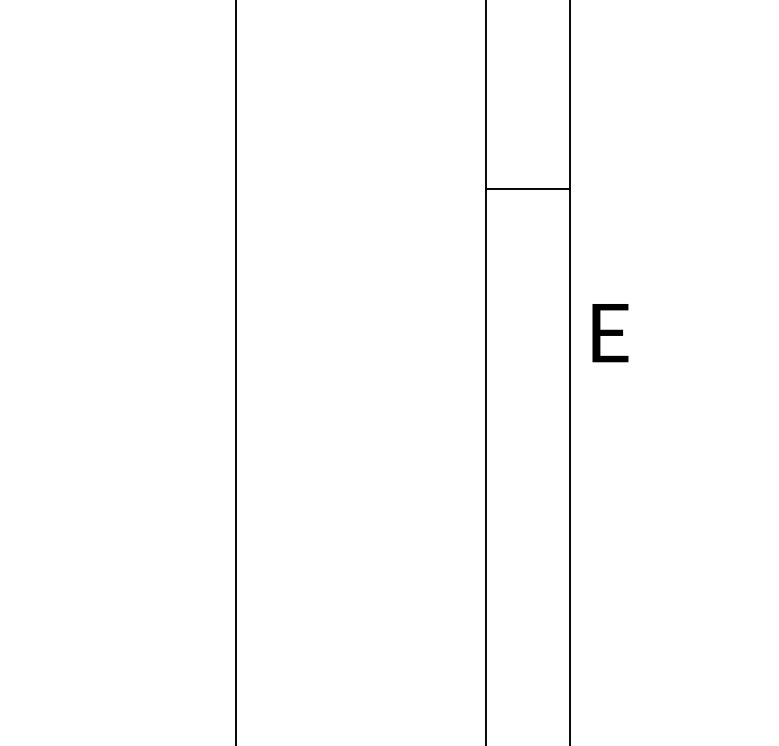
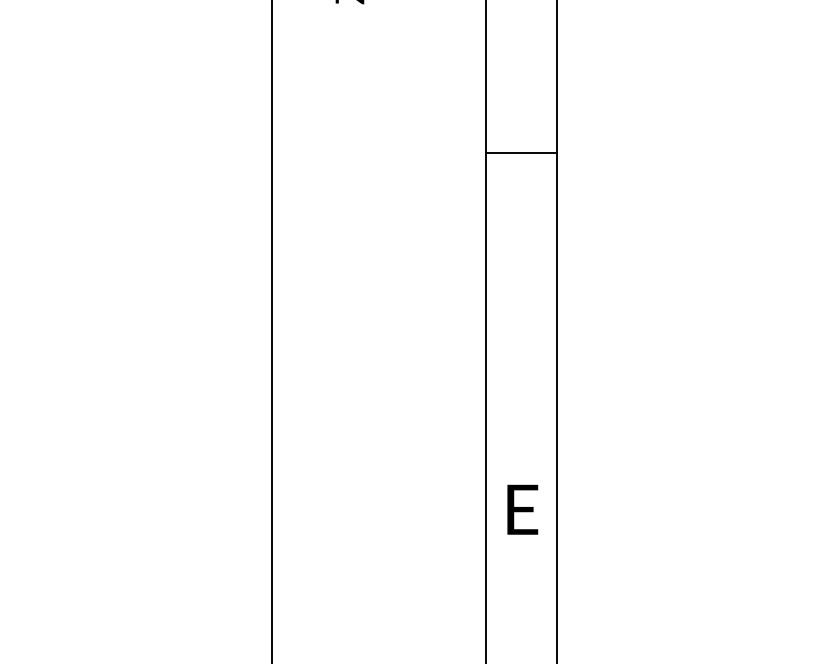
line: (527, 189) -> (520, 153), moved
text: (610, 332) -> (522, 509), moved

